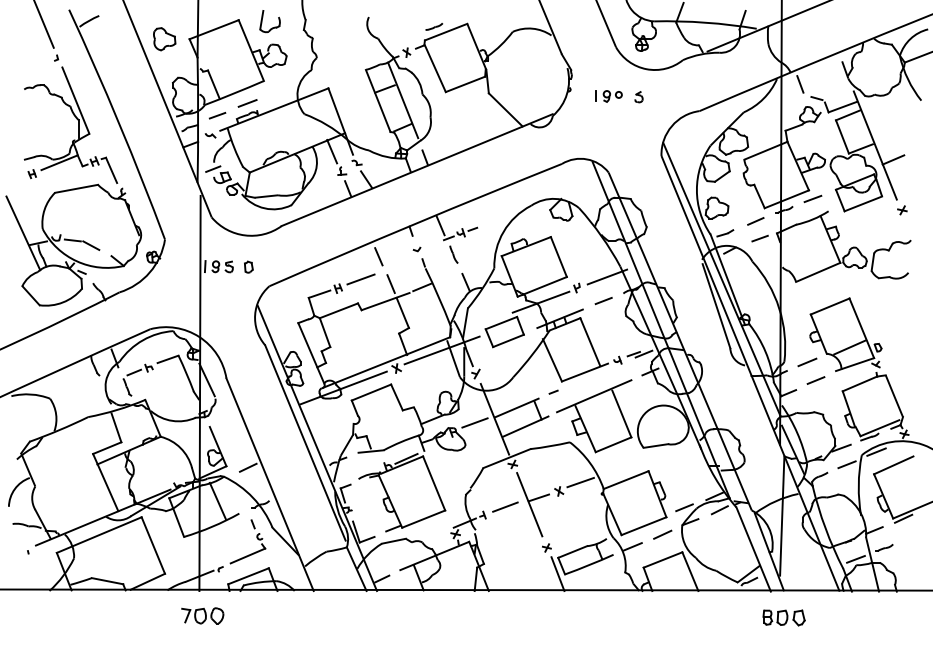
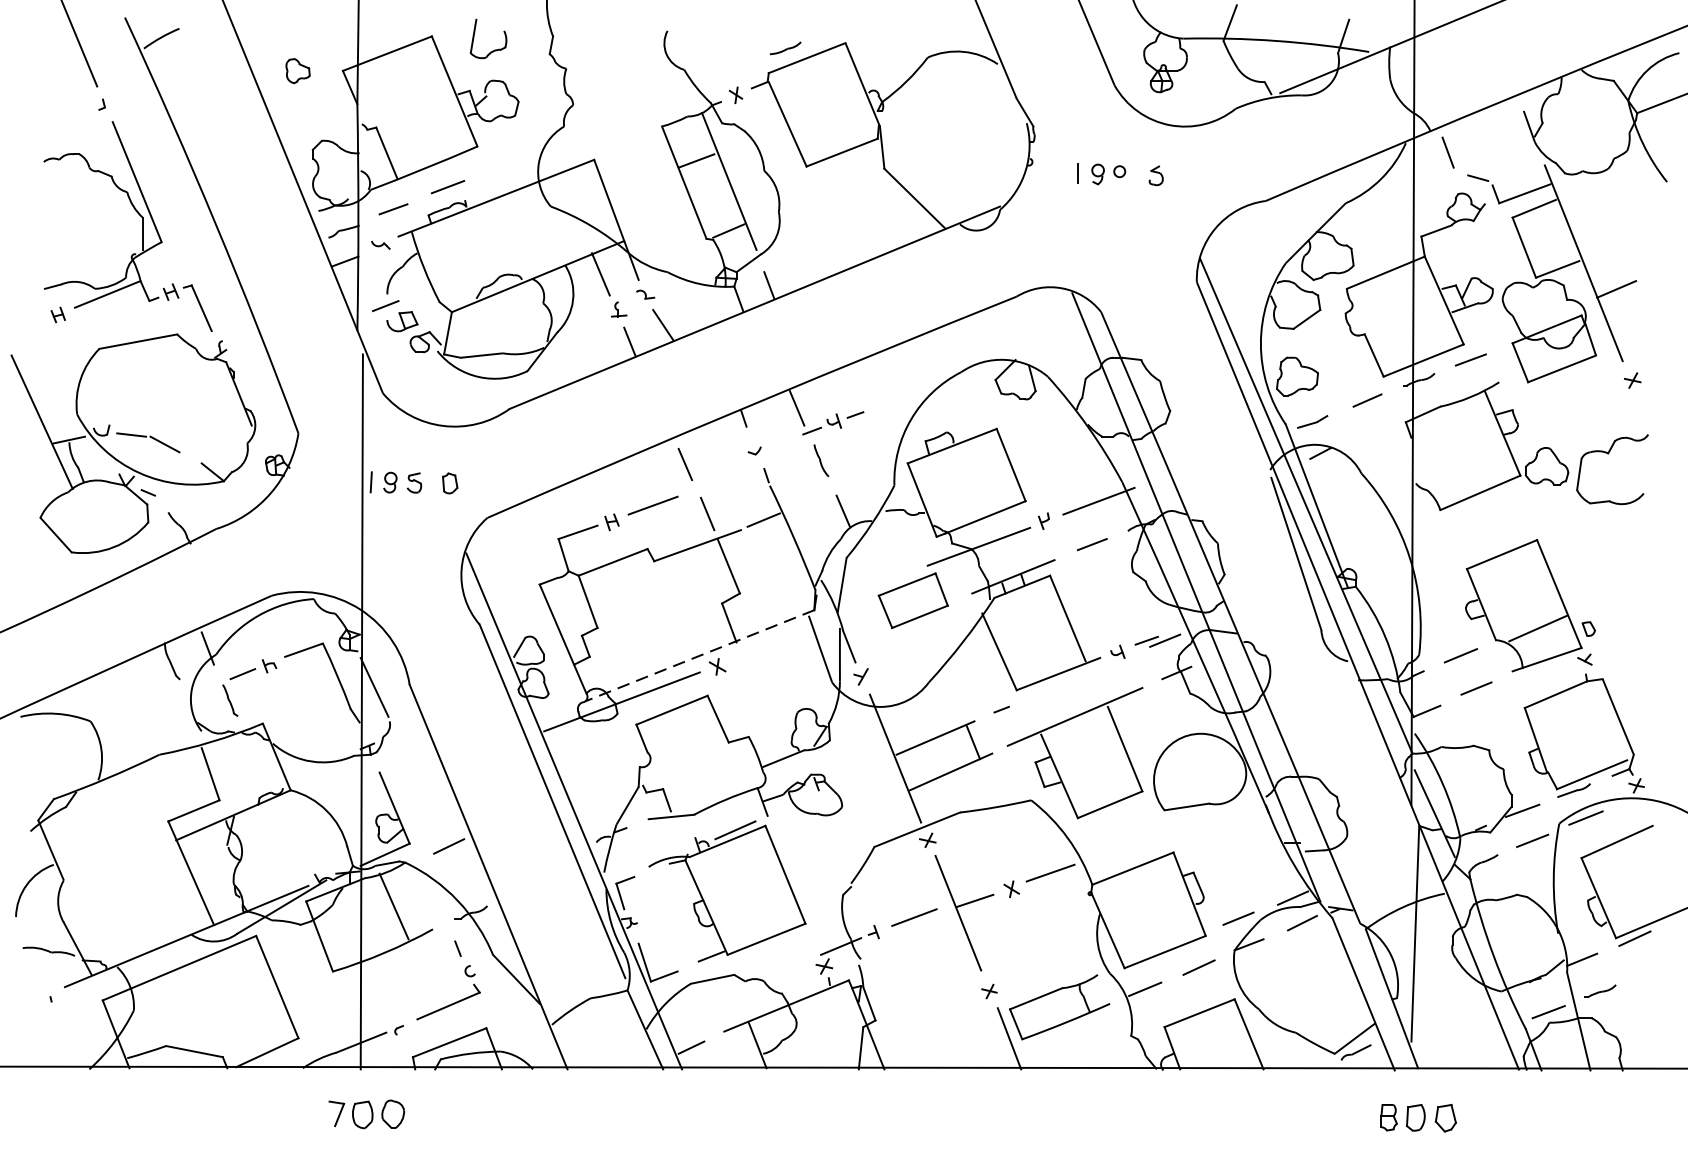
part: (164, 39) -> (297, 71), size x0.6
line: (759, 238) -> (1374, 431), removed
line: (441, 350) -> (798, 634), removed
line: (386, 362) -> (699, 655), solid -> dashed
line: (474, 422) -> (858, 764), removed

